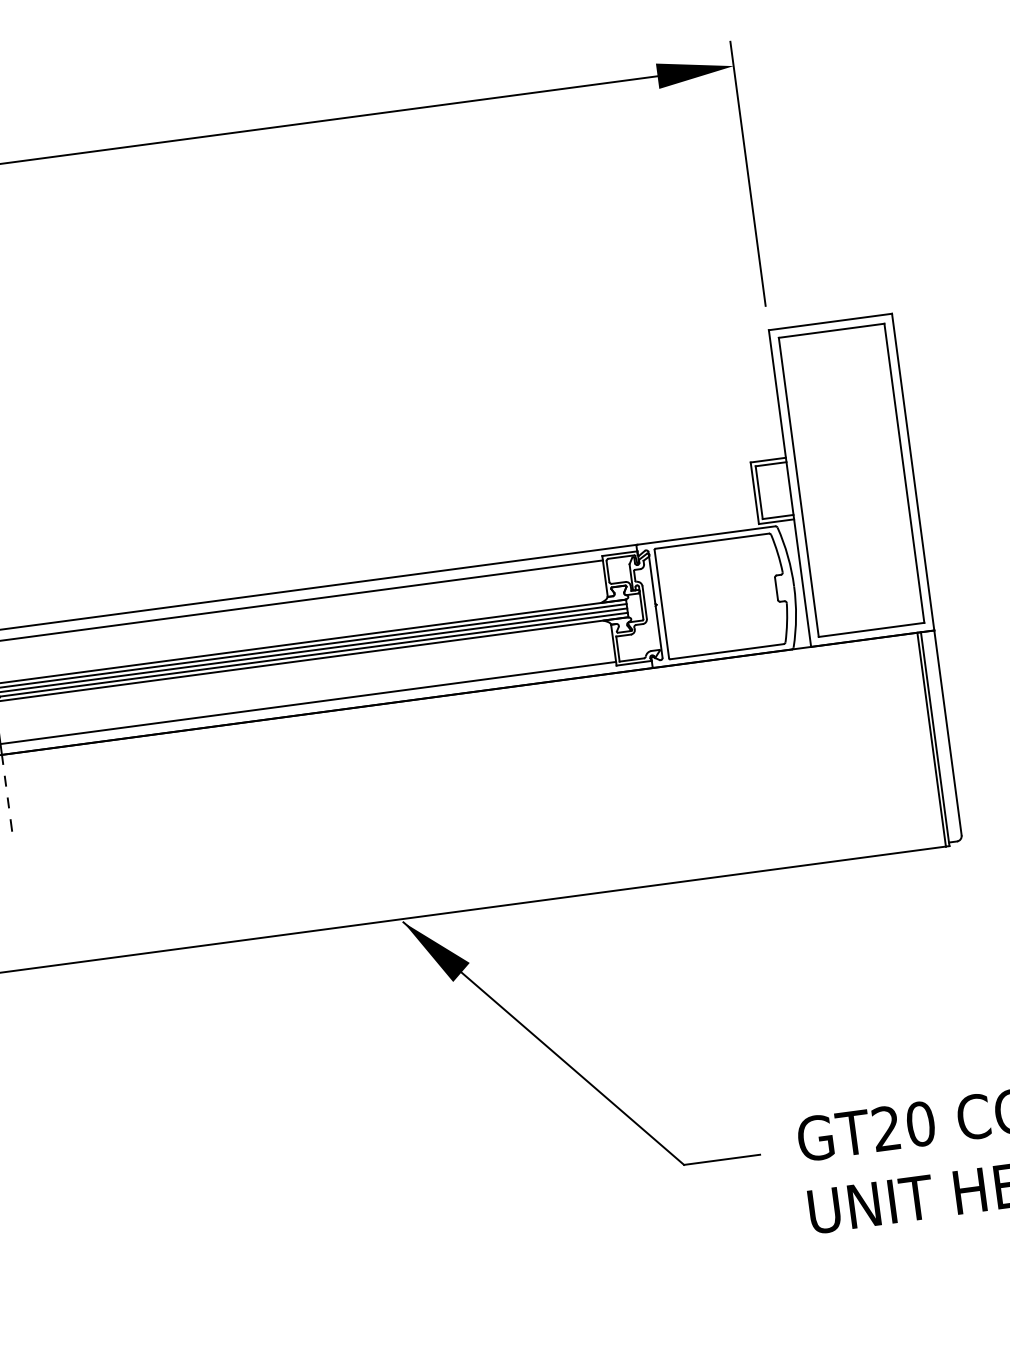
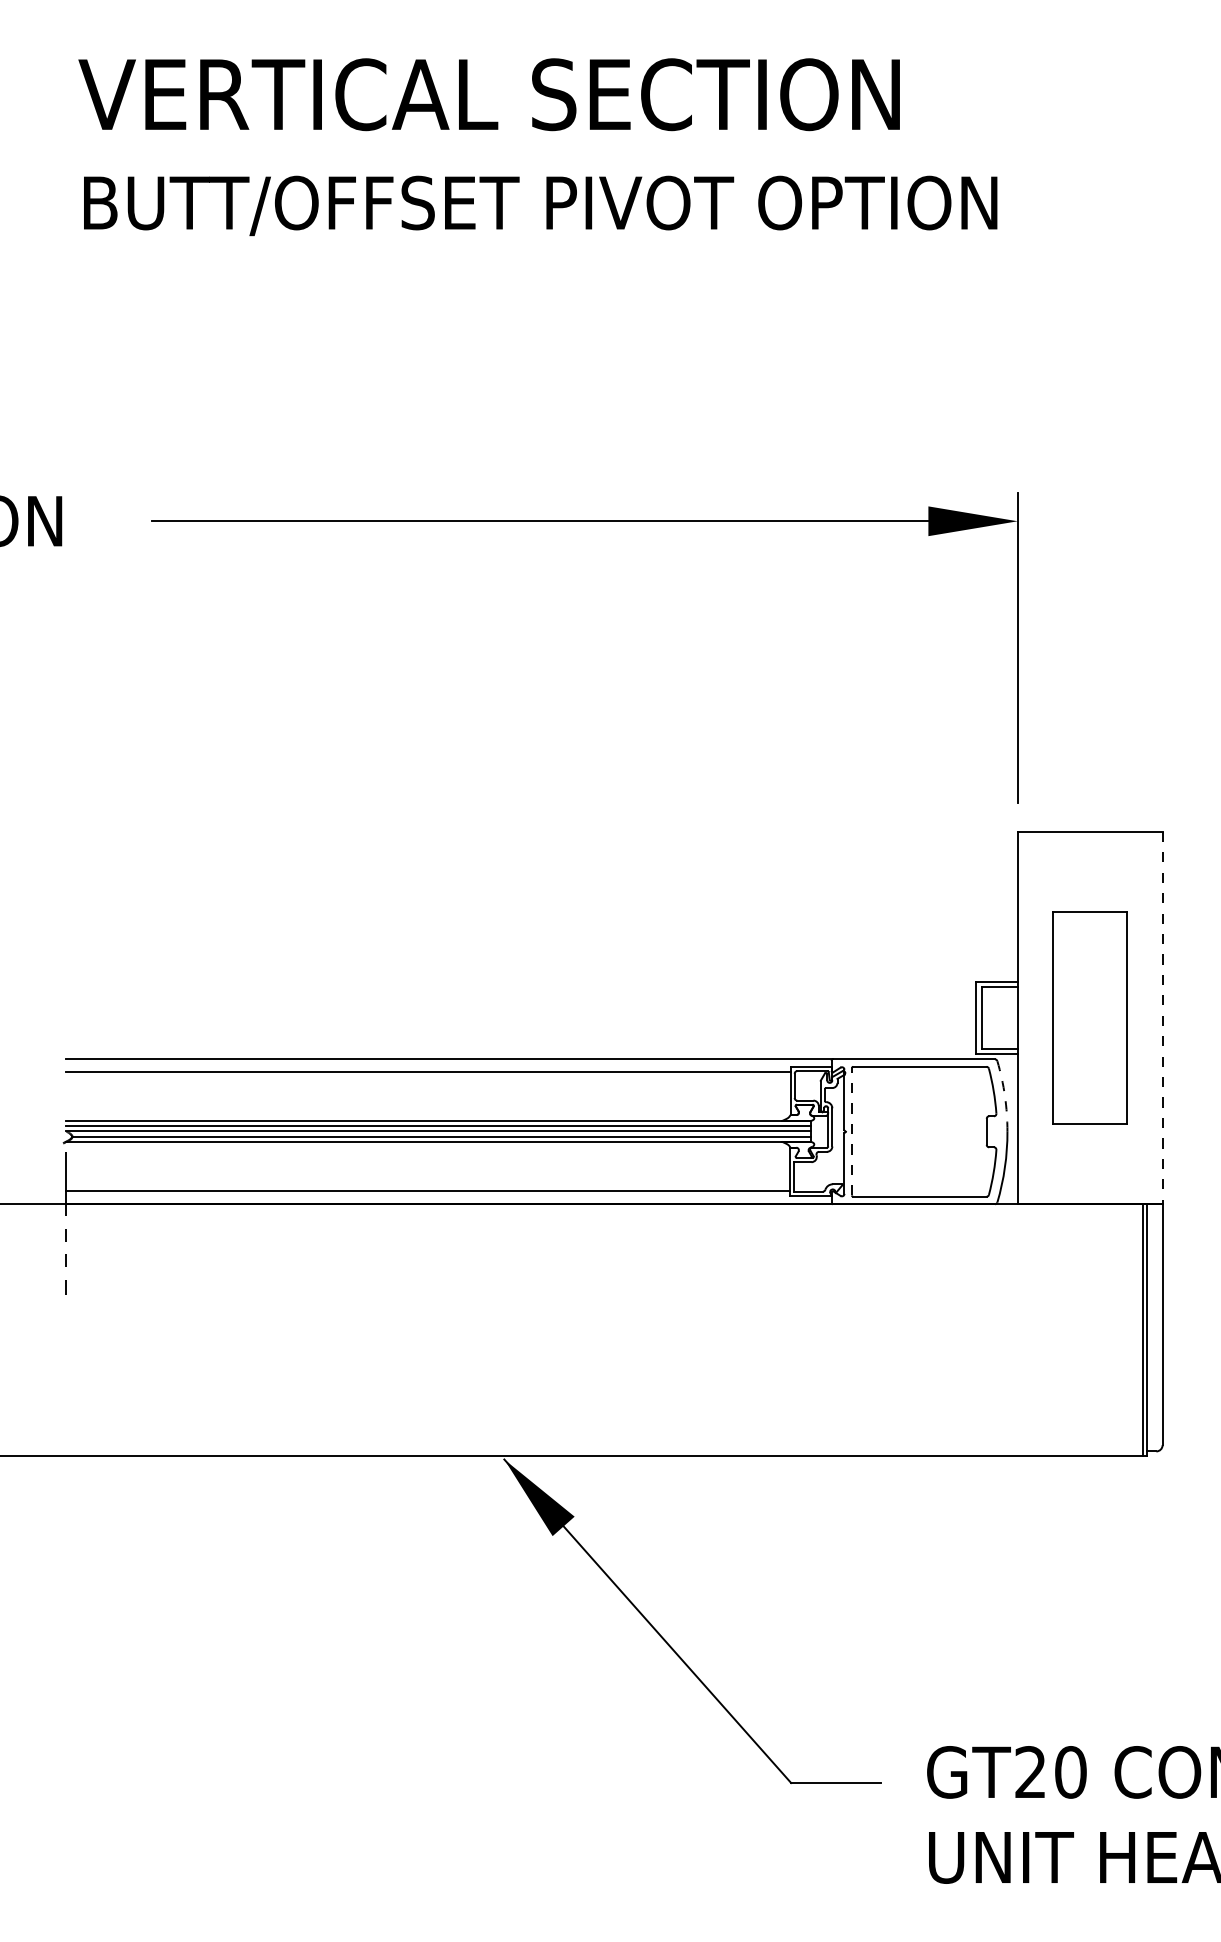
line: (913, 472) -> (1162, 1018), solid -> dashed
part: (850, 479) -> (1089, 1017), size x0.6
arc: (787, 556) -> (1004, 1096), solid -> dashed
line: (661, 603) -> (851, 1131), solid -> dashed

